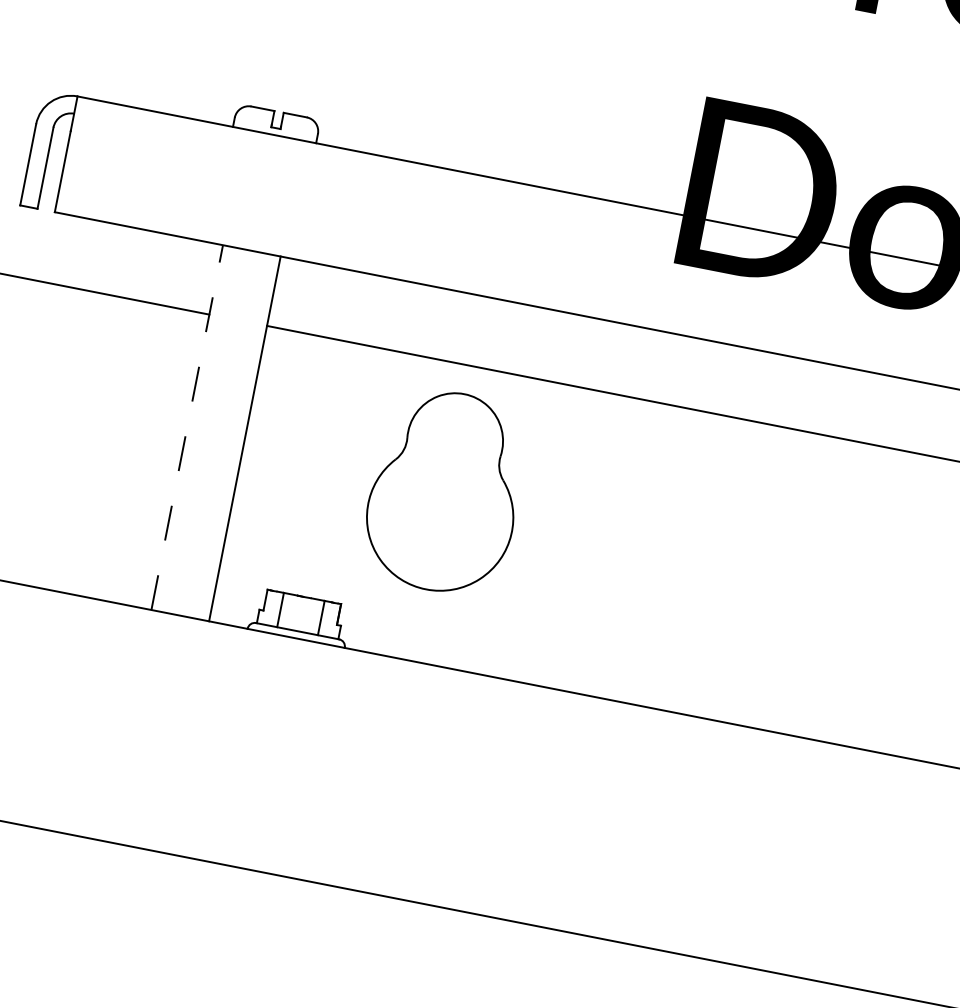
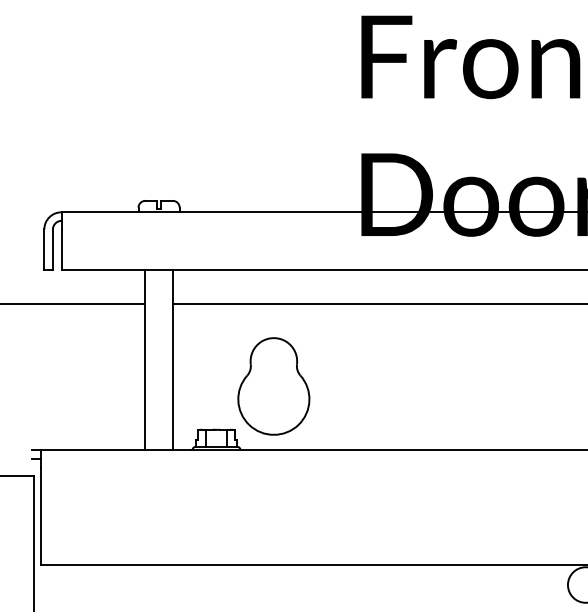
line: (186, 426) -> (144, 359), dashed -> solid
part: (444, 491) -> (273, 386), moved

